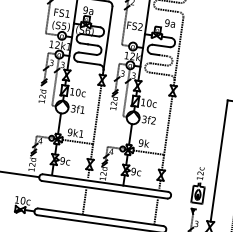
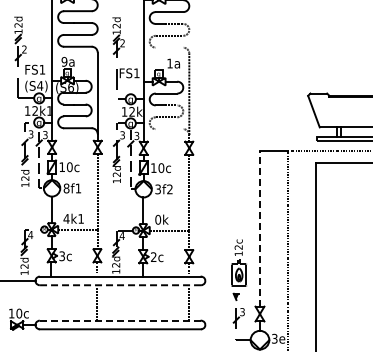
line: (168, 10) -> (169, 47), removed
text: (166, 22) -> (169, 63), 9a -> 1a
text: (64, 25) -> (40, 85), (S5) -> (S4)
text: (140, 27) -> (136, 73), FS2 -> FS1
line: (159, 74) -> (169, 129), removed
text: (73, 108) -> (66, 188), 3f1 -> 8f1
text: (70, 132) -> (66, 218), 9k1 -> 4k1
text: (140, 142) -> (157, 219), 9k -> 0k
text: (62, 160) -> (62, 255), 9c -> 3c
line: (218, 160) -> (259, 228), solid -> dashed
text: (133, 171) -> (153, 257), 9c -> 2c
line: (104, 189) -> (120, 285), solid -> dashed
line: (100, 217) -> (120, 320), solid -> dashed

